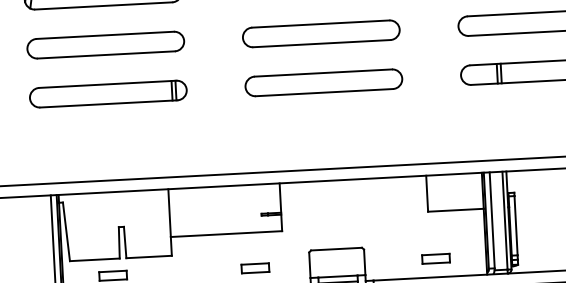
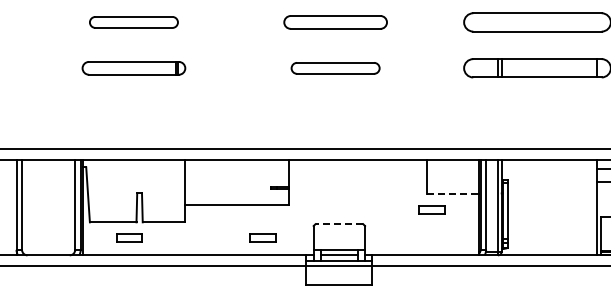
part: (321, 33) -> (335, 22), size x0.7
part: (105, 45) -> (133, 22), size x0.6
part: (323, 83) -> (335, 68), size x0.6
part: (107, 94) -> (133, 68), size x0.7
line: (456, 209) -> (453, 193), solid -> dashed
line: (336, 249) -> (339, 224), solid -> dashed
part: (435, 258) -> (431, 209), moved

